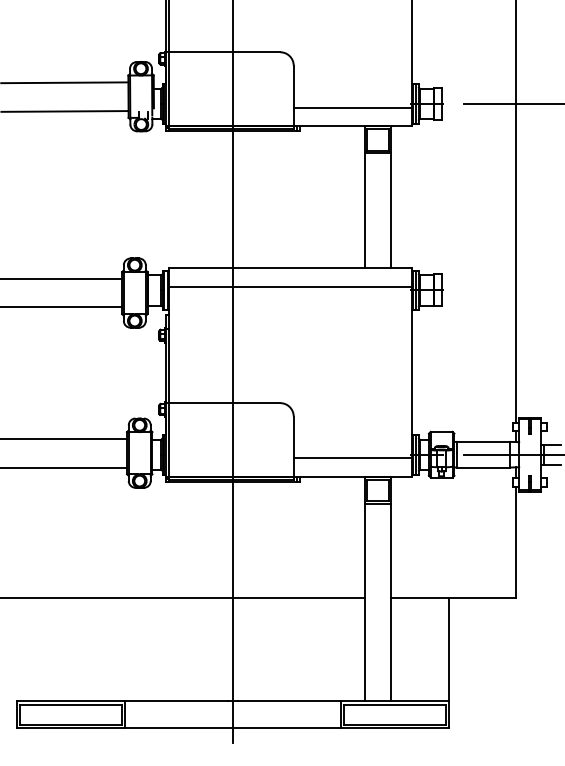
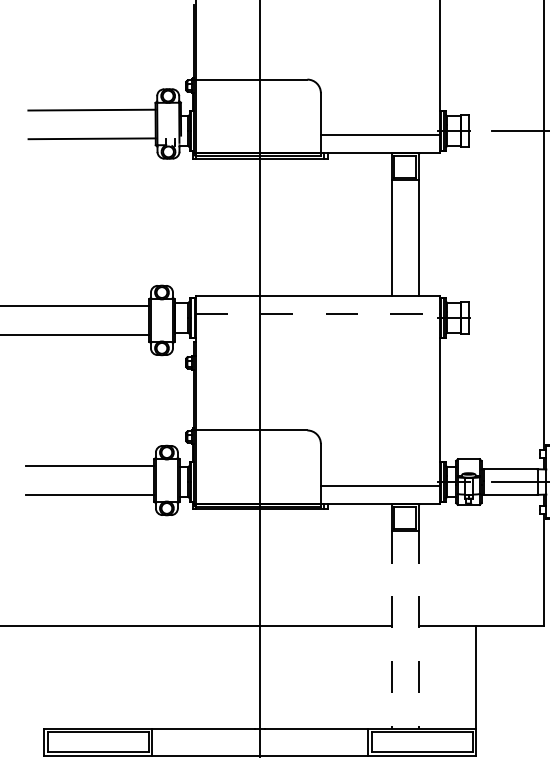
line: (290, 286) -> (317, 313), solid -> dashed
line: (364, 602) -> (391, 629), solid -> dashed
line: (391, 602) -> (418, 629), solid -> dashed

